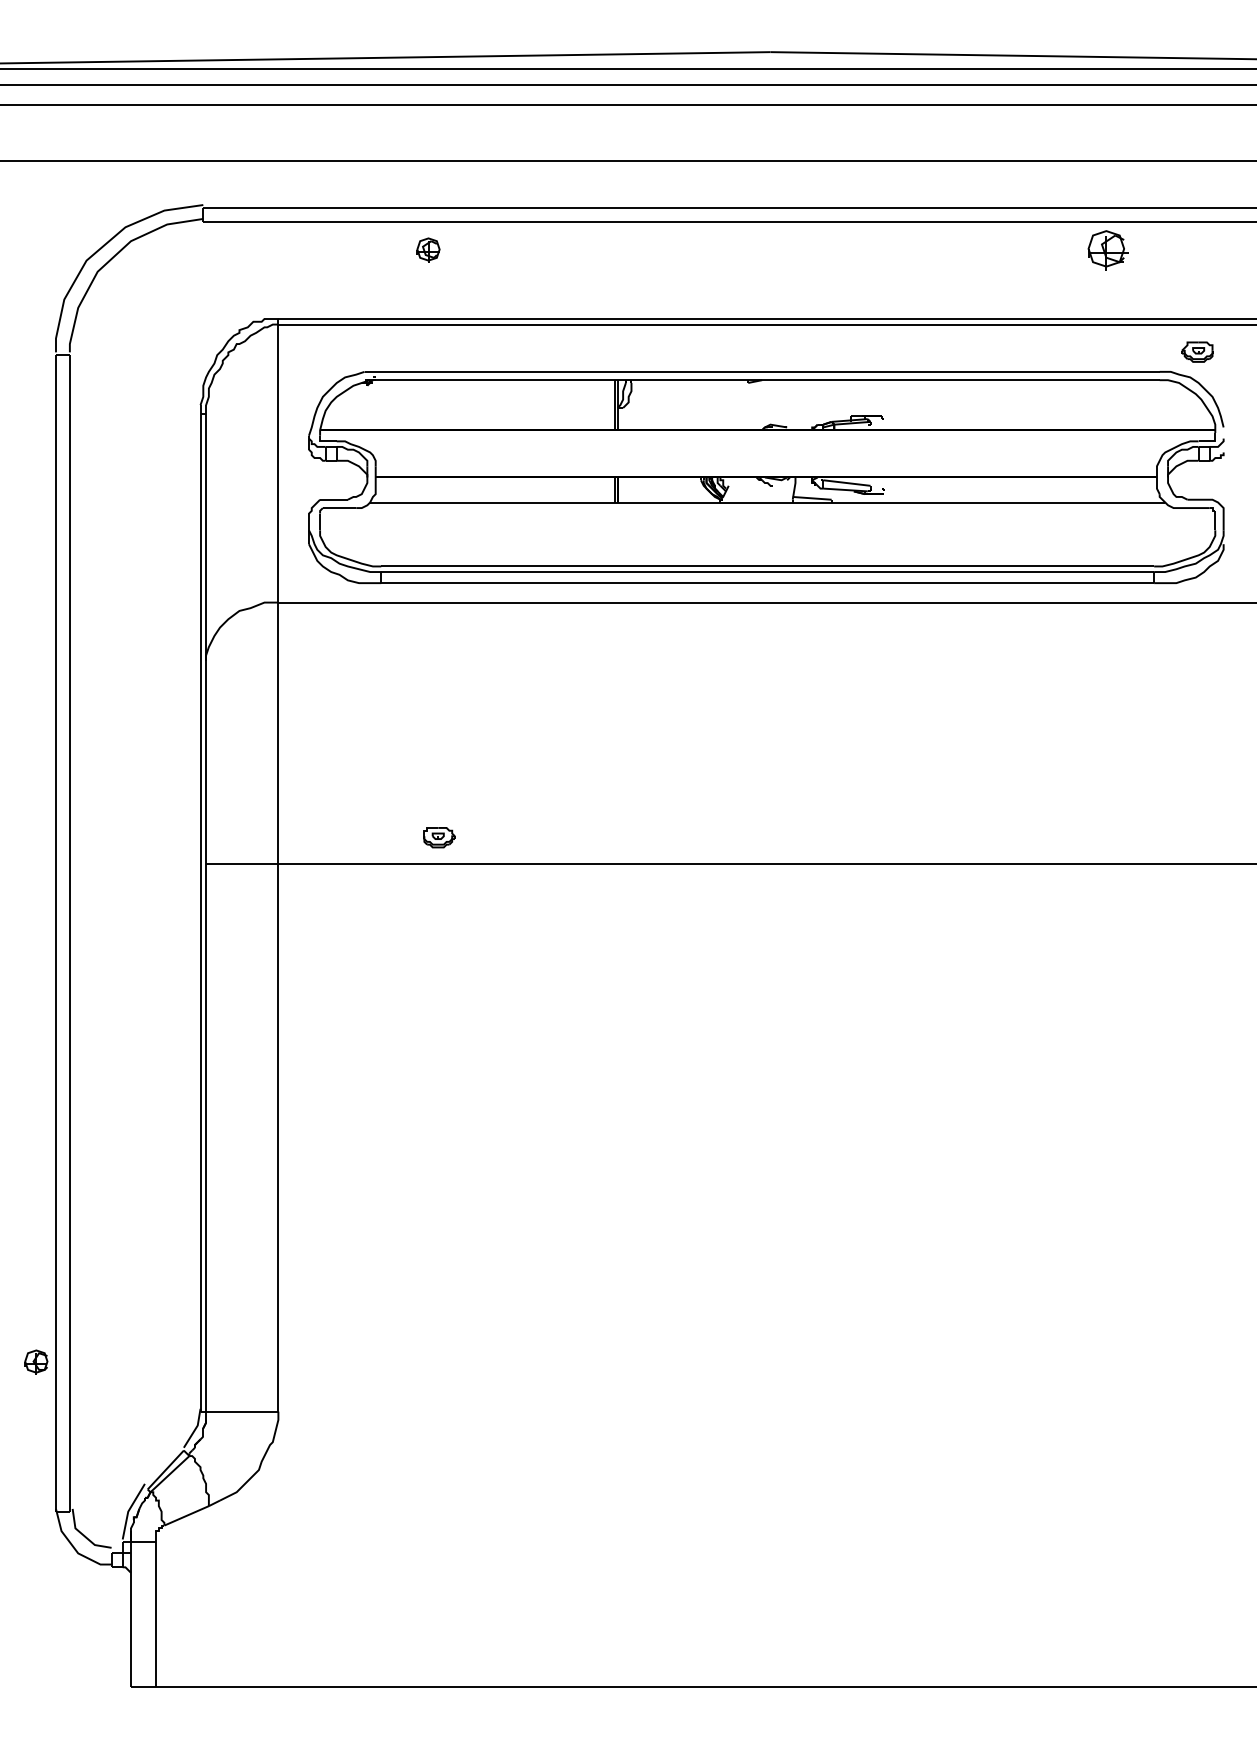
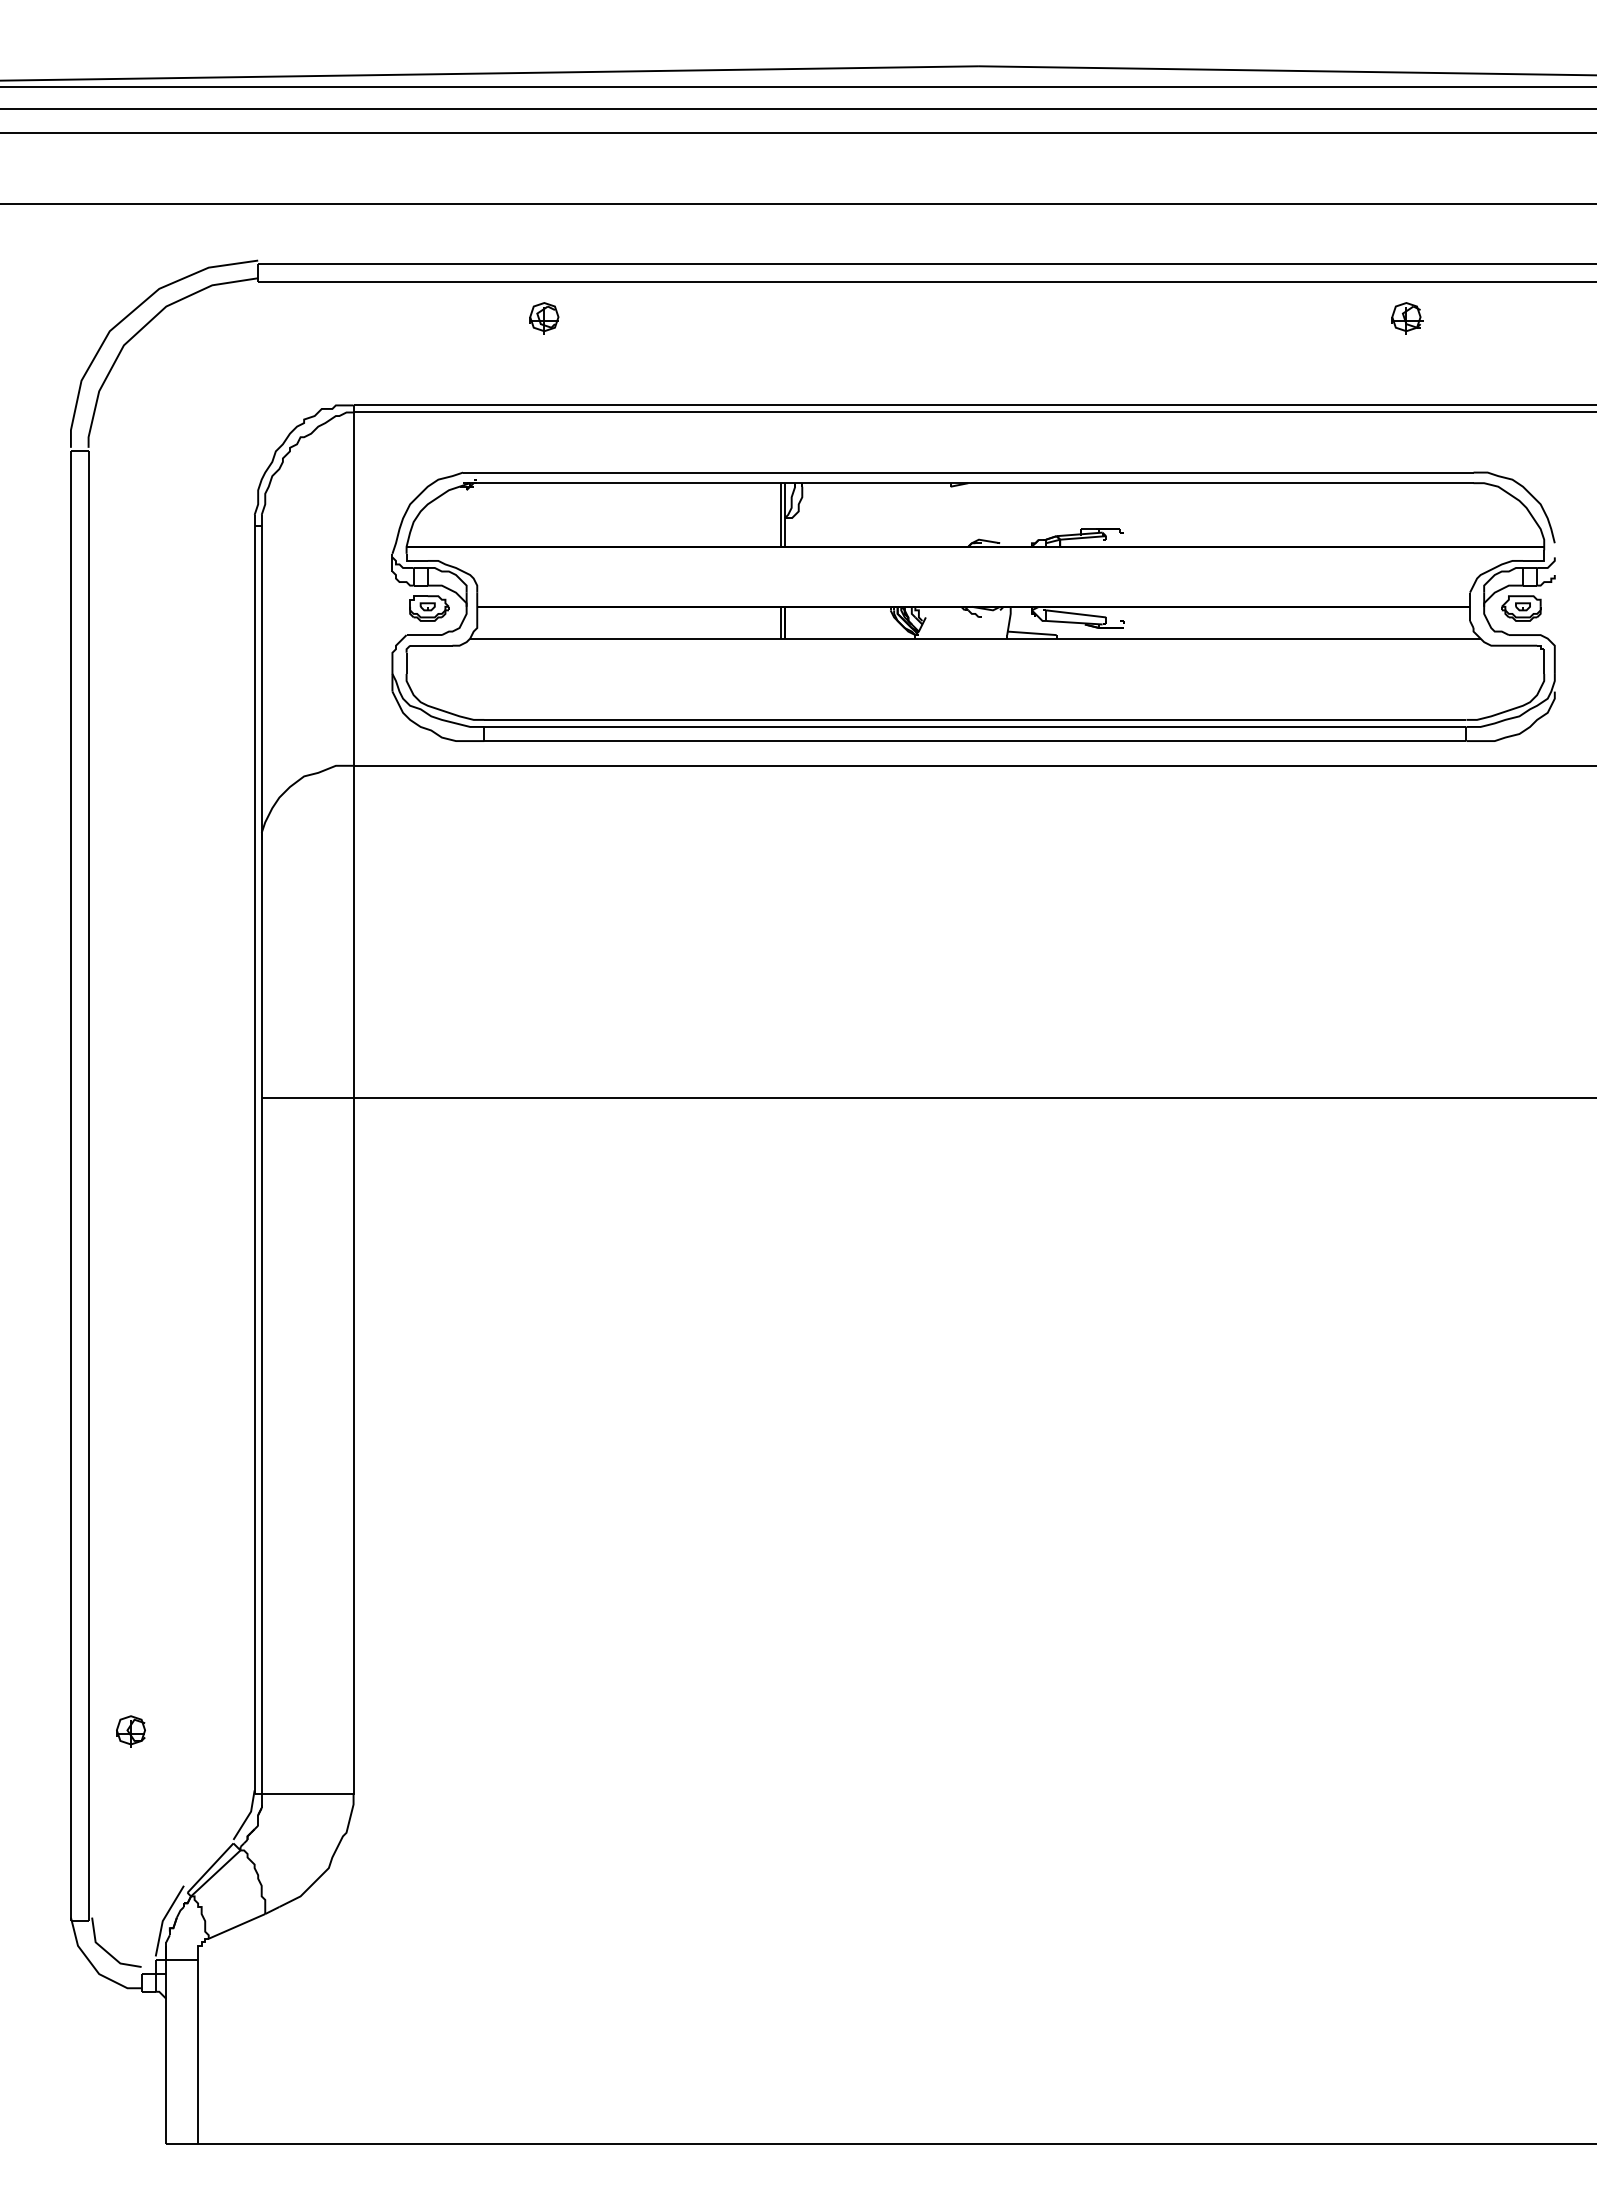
part: (1107, 250) -> (1407, 318), size x0.62
part: (1197, 352) -> (1521, 608), moved
part: (439, 837) -> (429, 608), moved
part: (35, 1362) -> (130, 1731), moved

